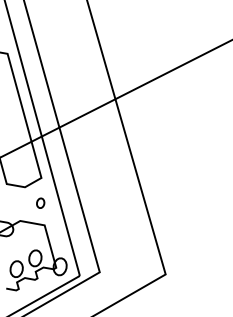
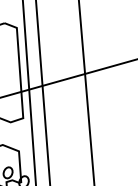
part: (40, 202) -> (19, 135), removed

